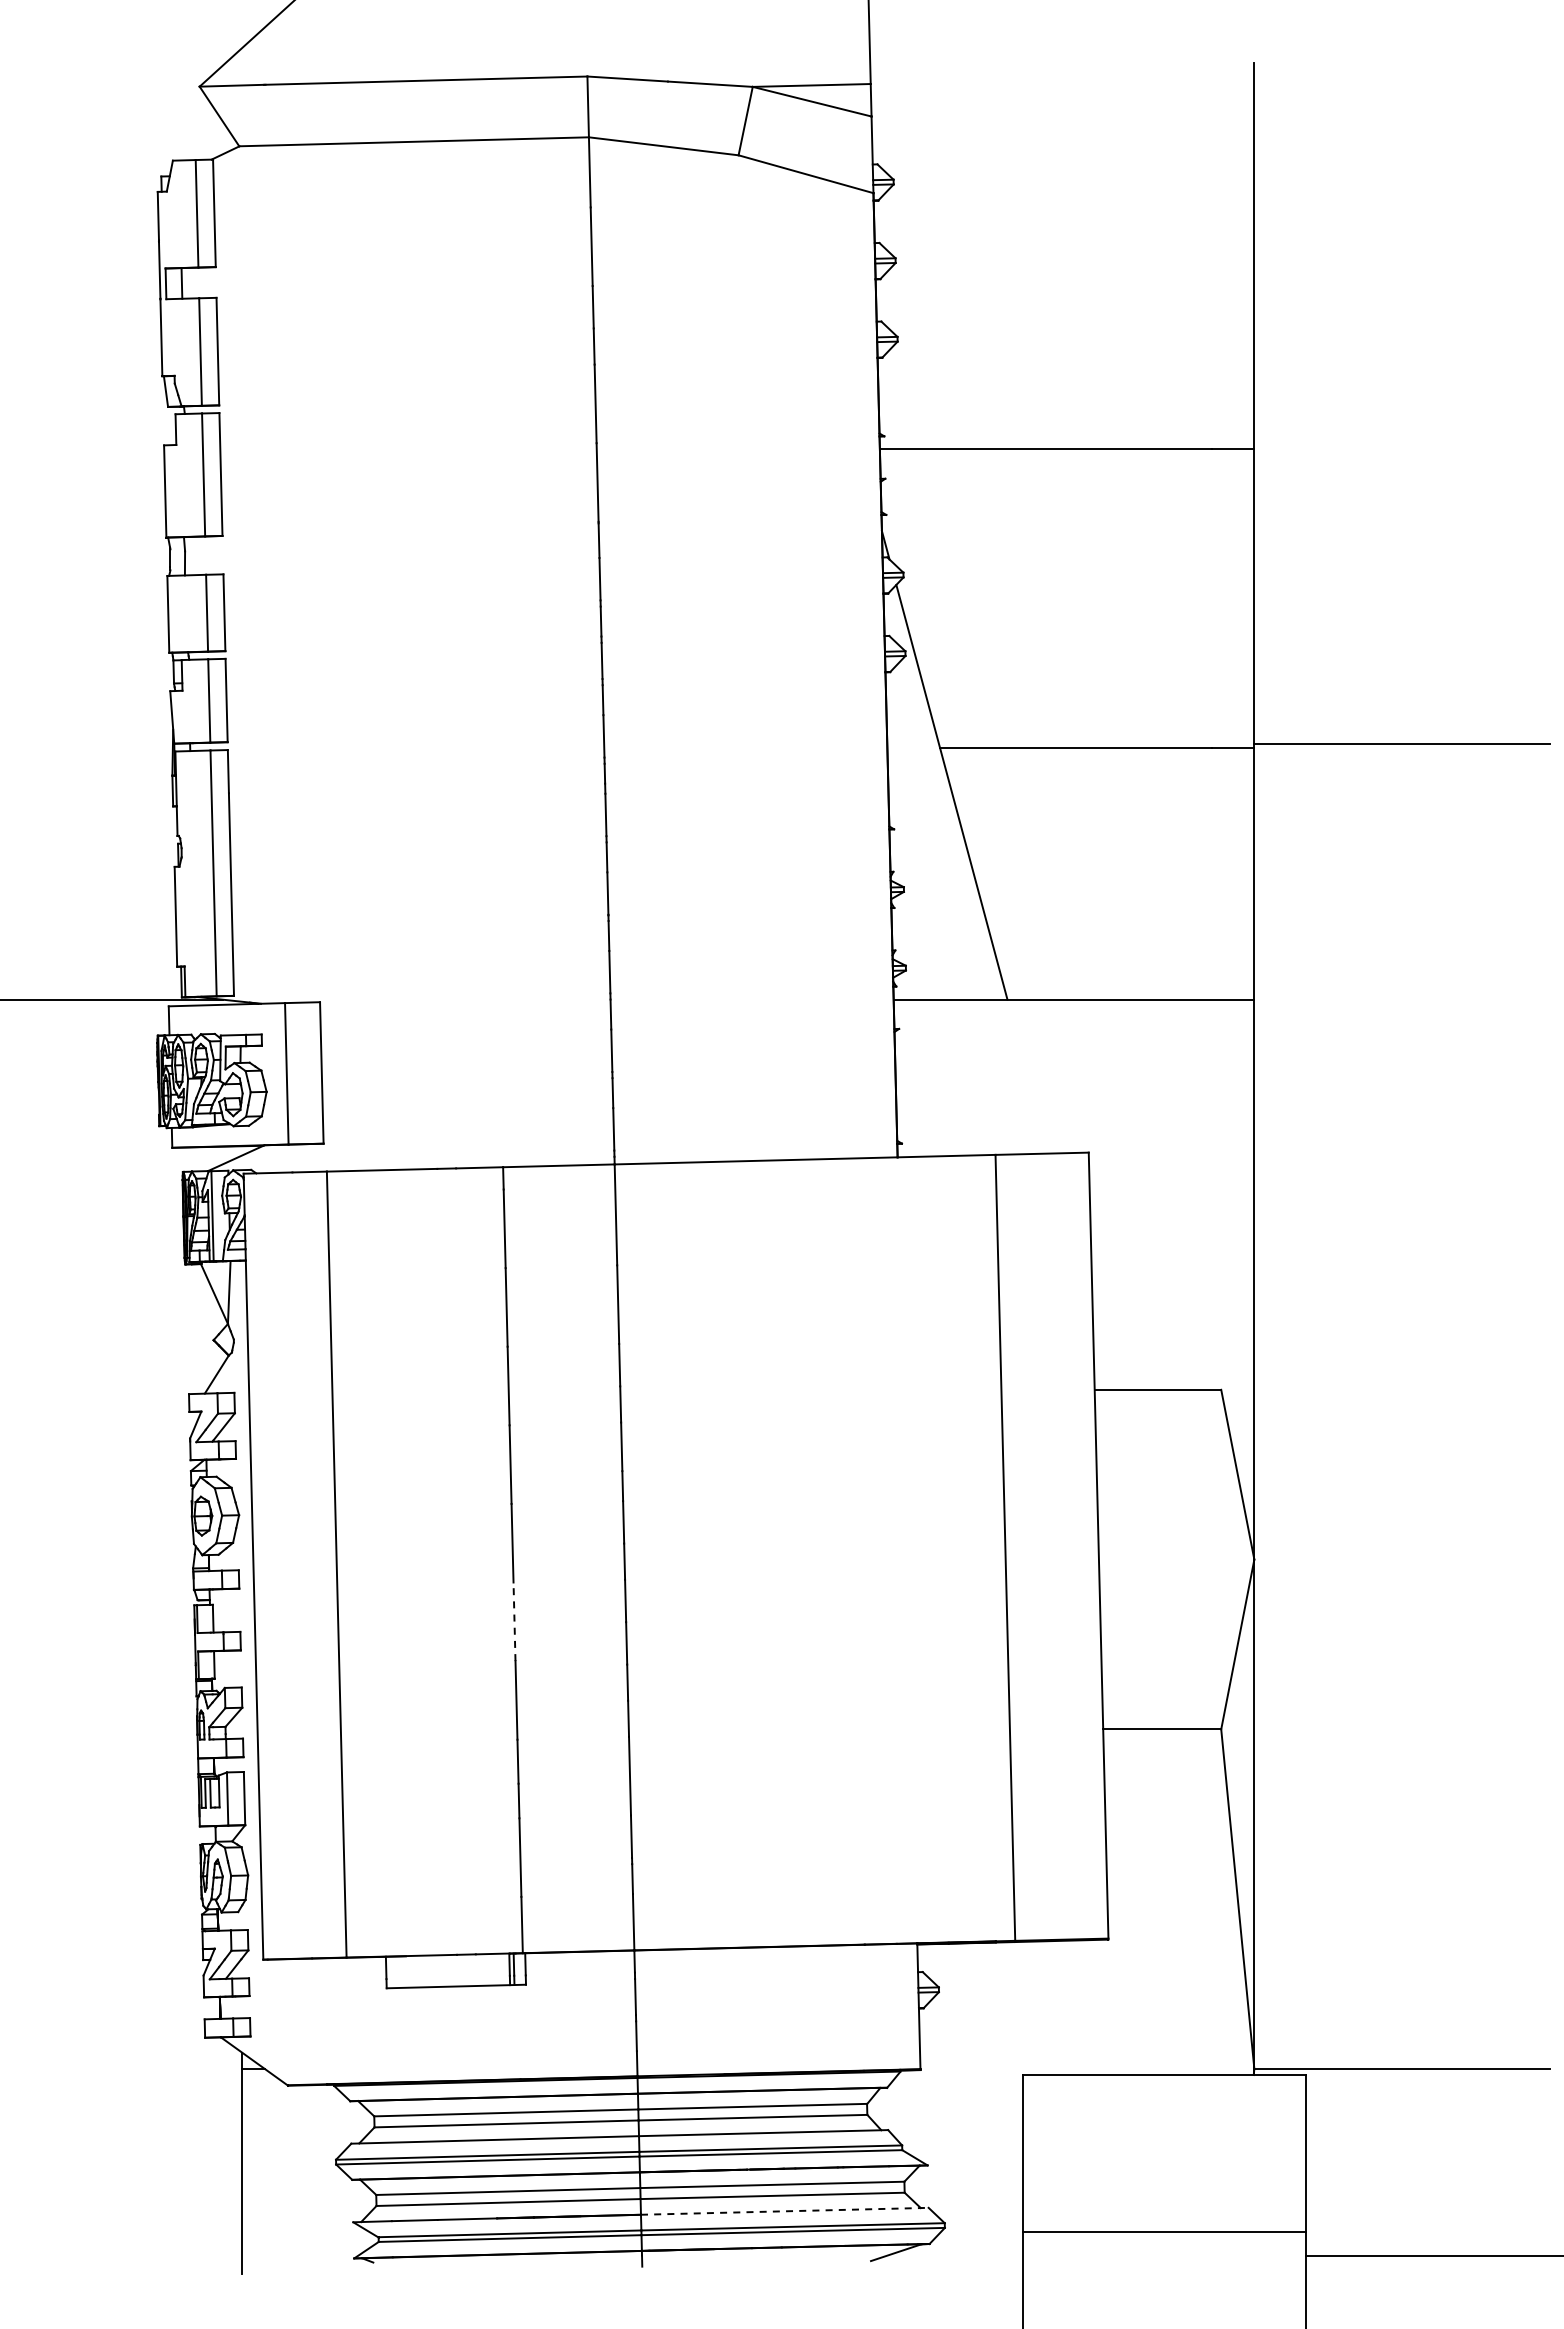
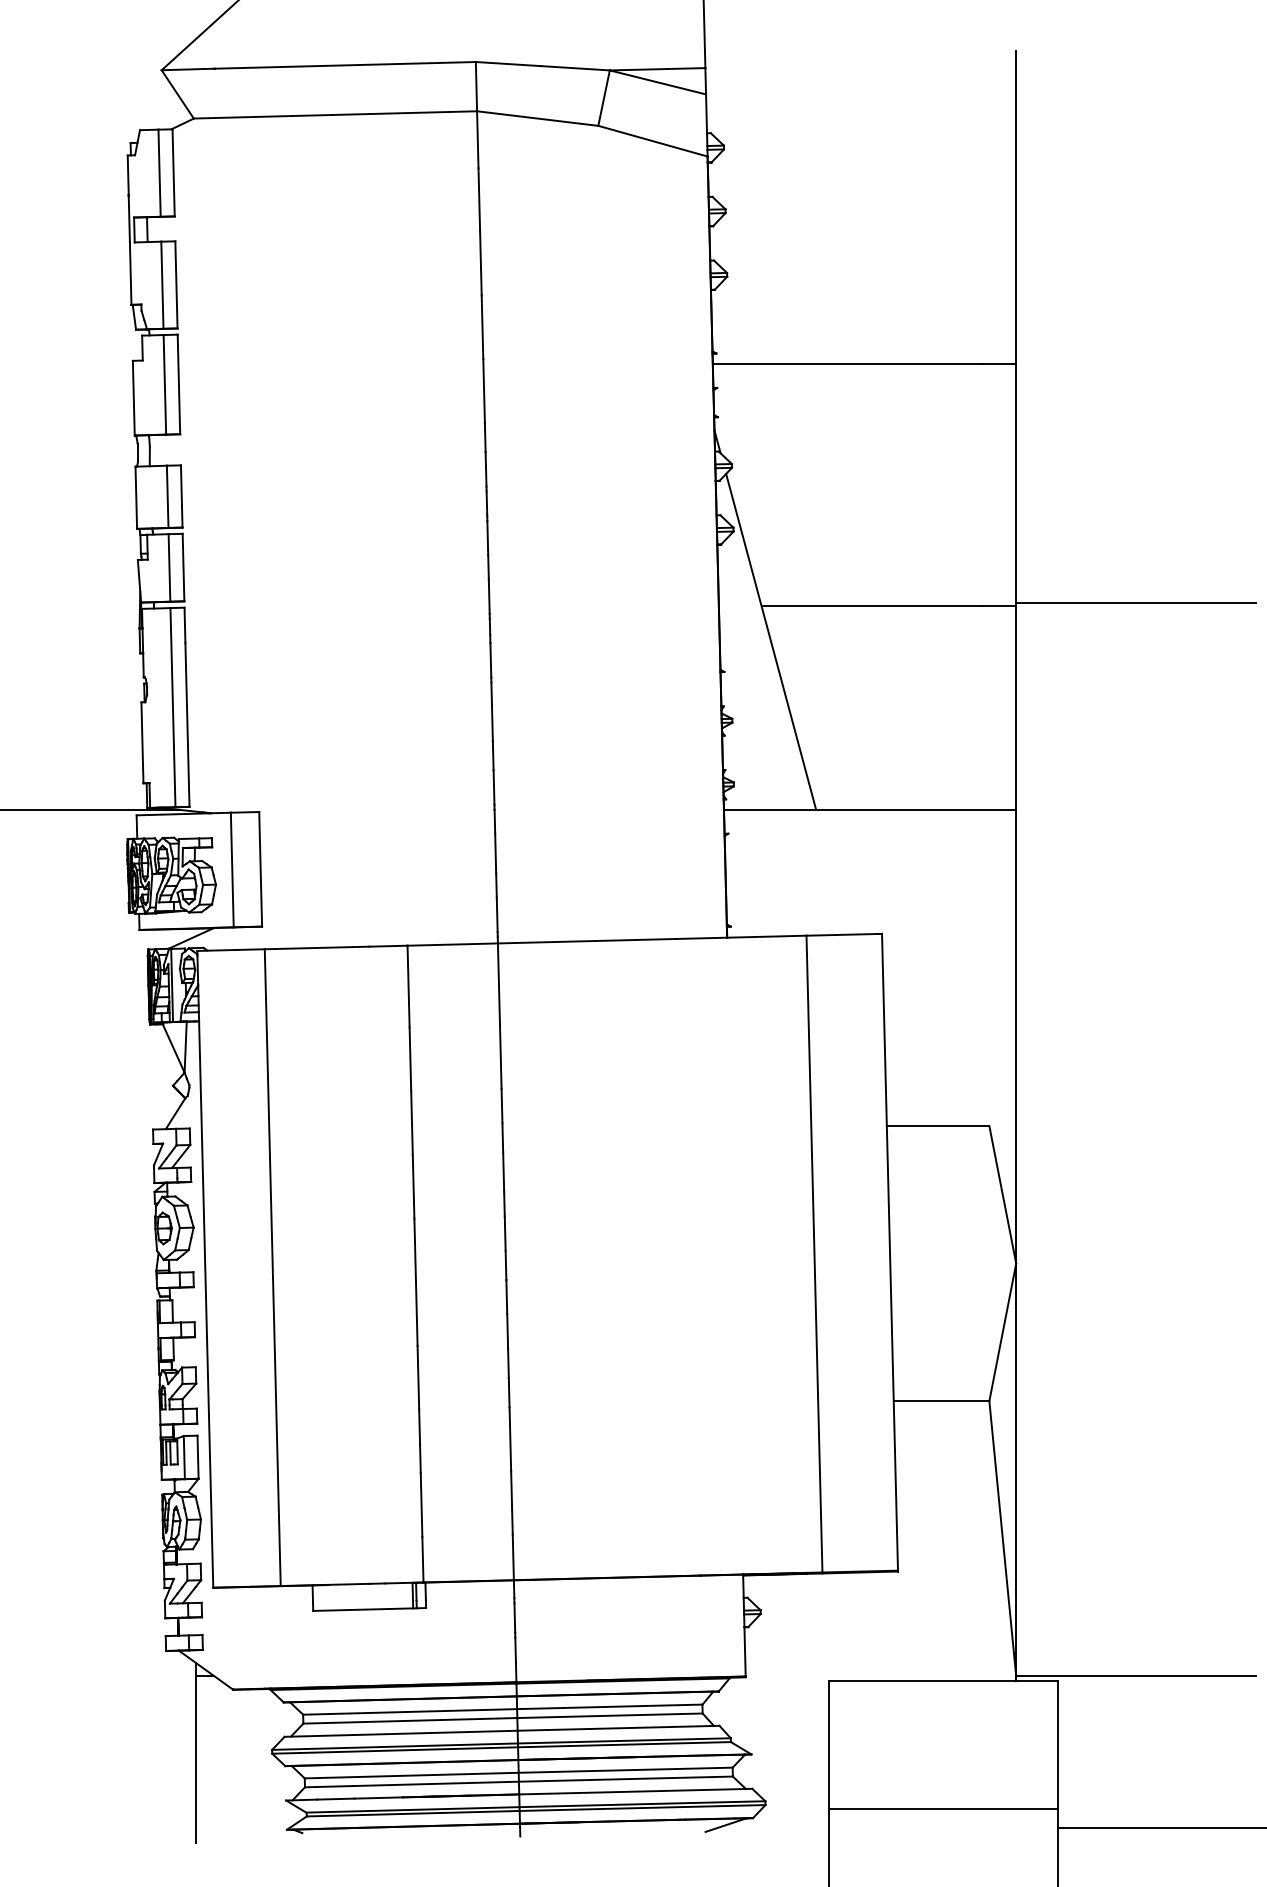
line: (514, 1621) -> (416, 1313), dashed -> solid
line: (784, 2211) -> (635, 1791), dashed -> solid

